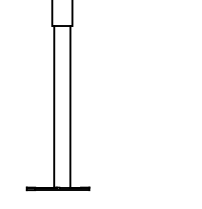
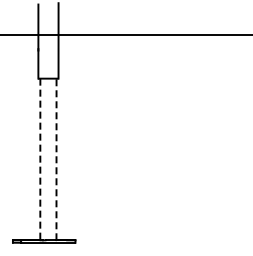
line: (54, 106) -> (40, 159), solid -> dashed
line: (70, 106) -> (56, 159), solid -> dashed

